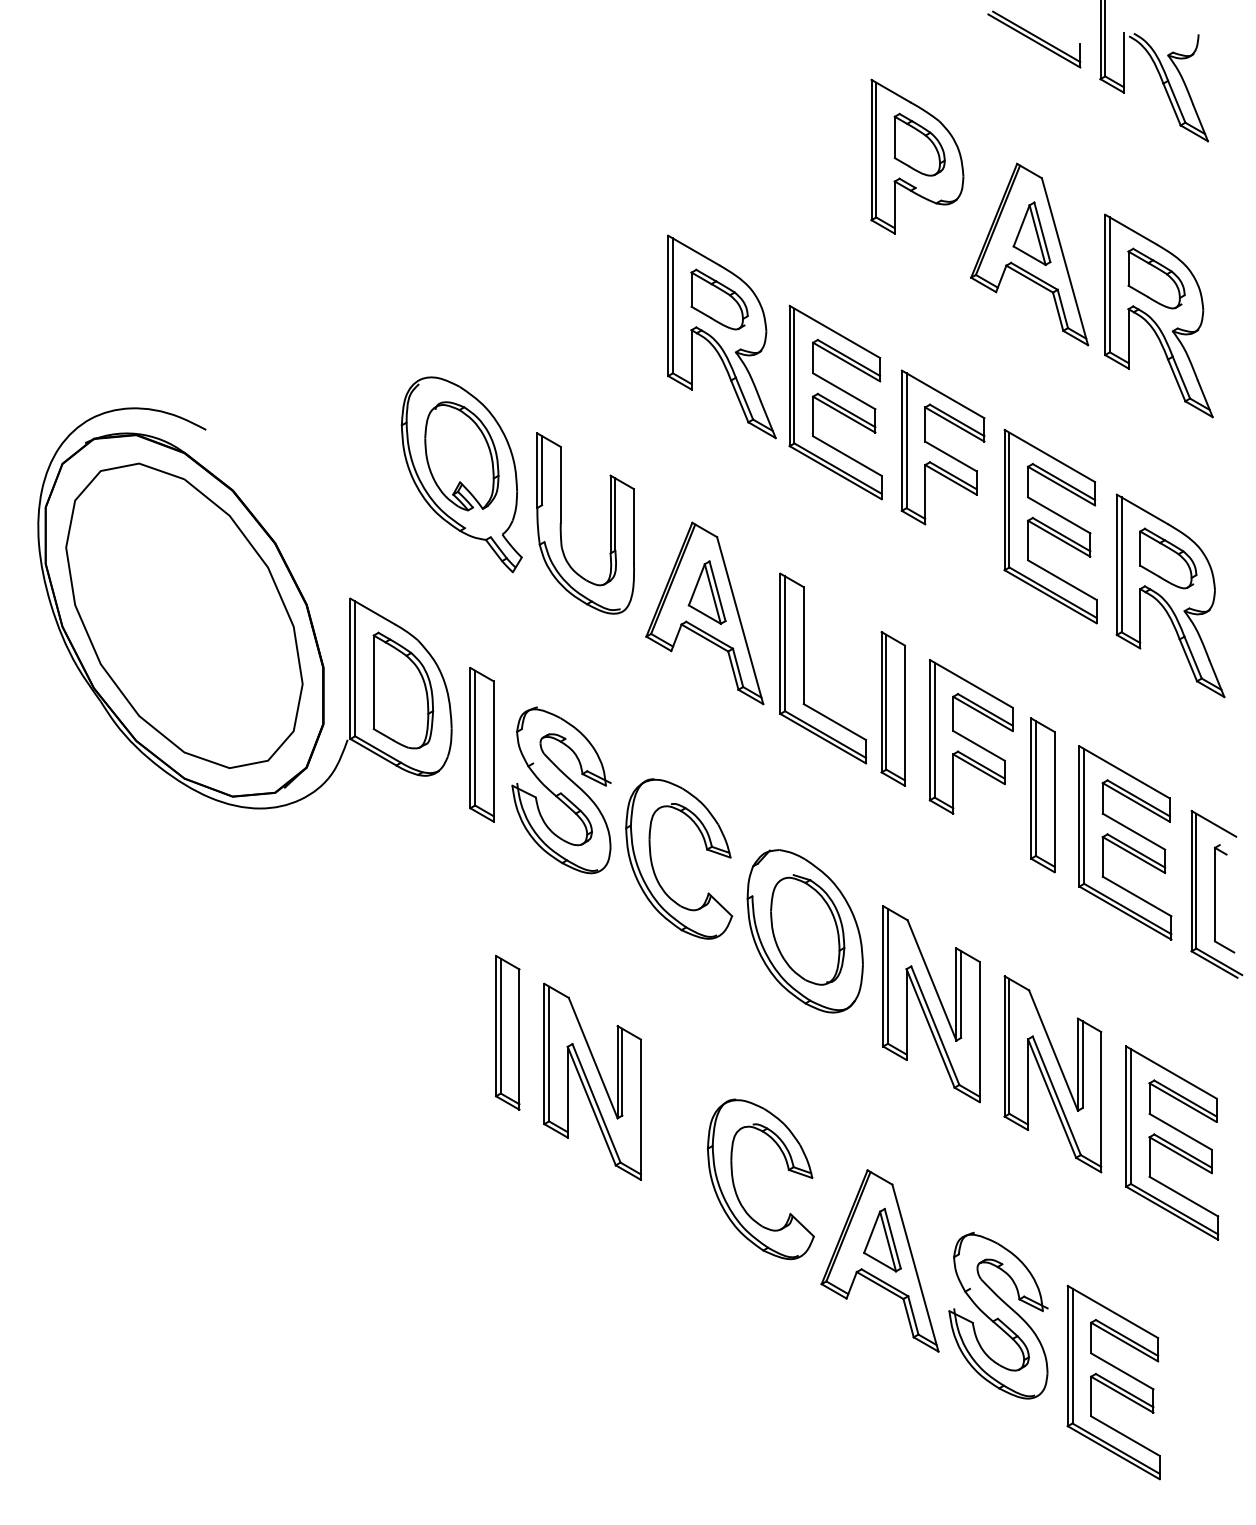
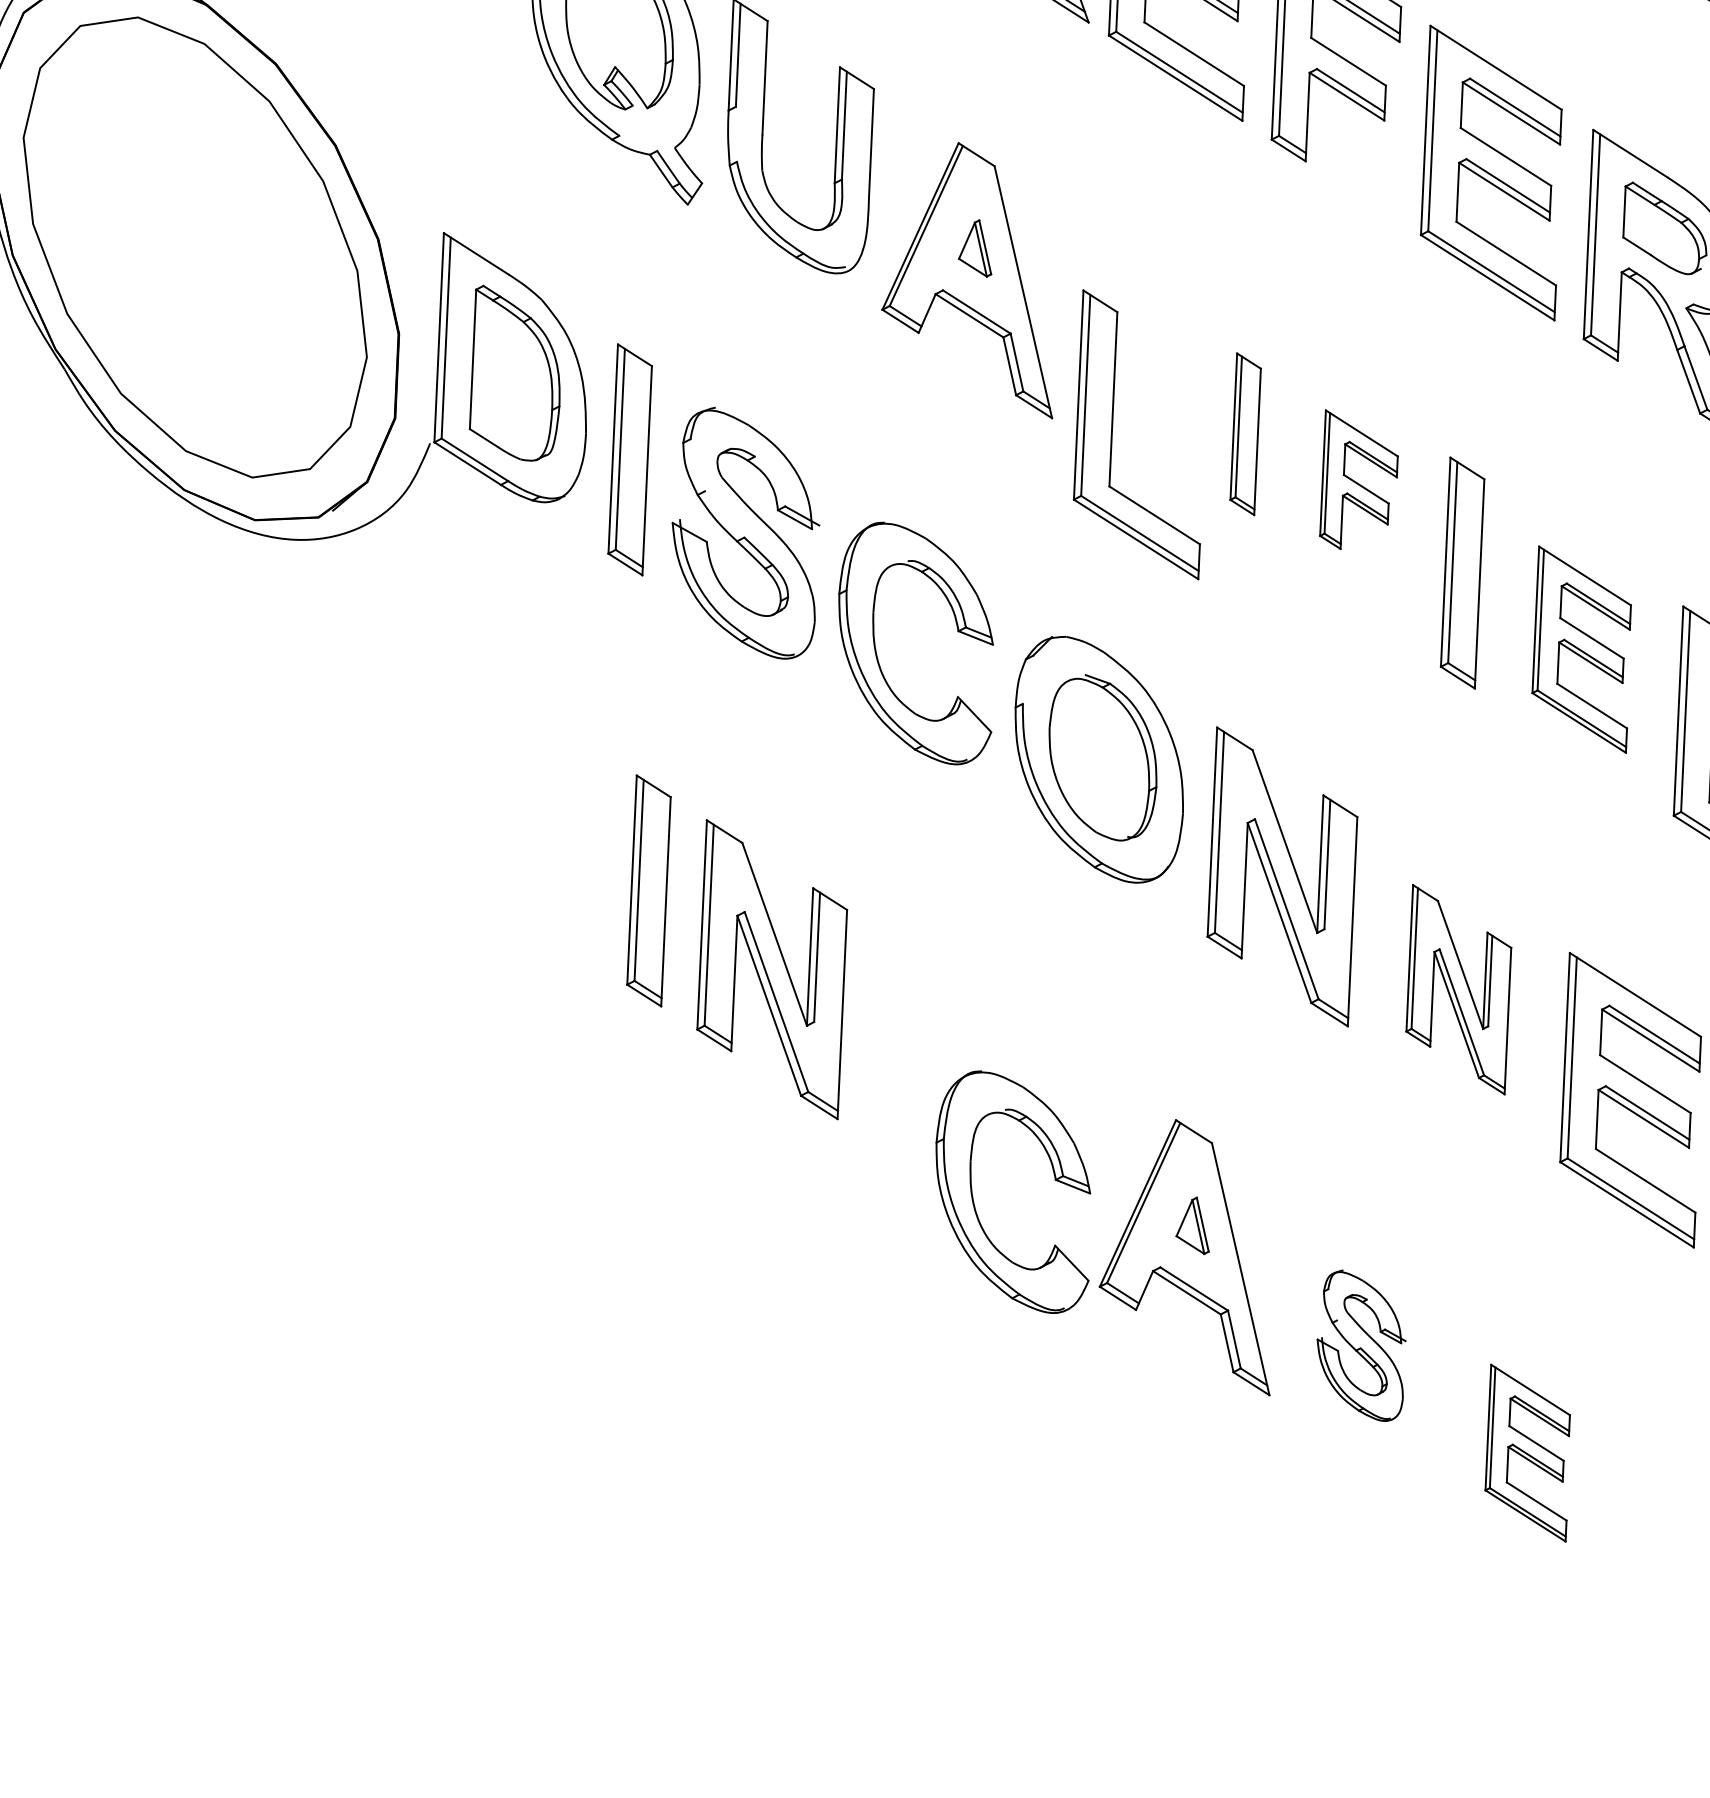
part: (706, 592) -> (975, 248), size x0.6
part: (804, 668) -> (1112, 433), moved
part: (893, 708) -> (1245, 433), size x0.7
part: (970, 736) -> (1358, 480), size x0.6
part: (1125, 842) -> (1582, 649), size x0.7
part: (1052, 1074) -> (1458, 989), size x0.7
part: (734, 1182) -> (973, 1194), moved
part: (882, 1240) -> (1193, 1225), size x0.6
part: (998, 1315) -> (1361, 1345), size x0.6
part: (1113, 1382) -> (1528, 1453), size x0.6

